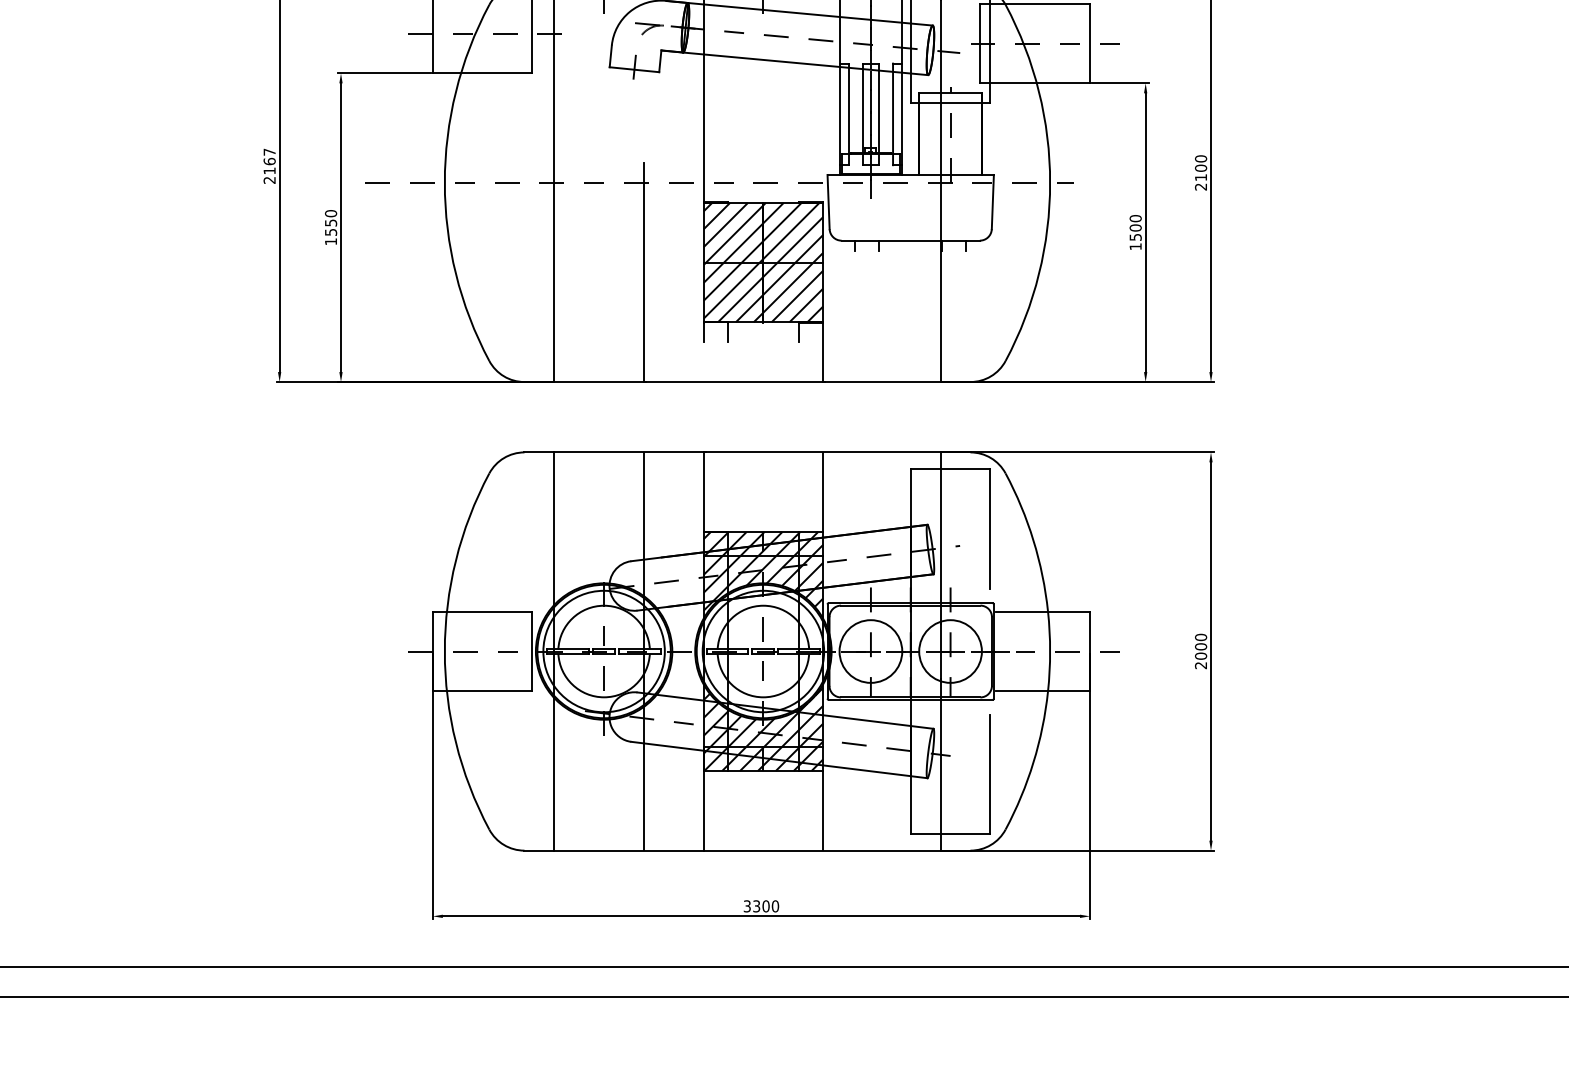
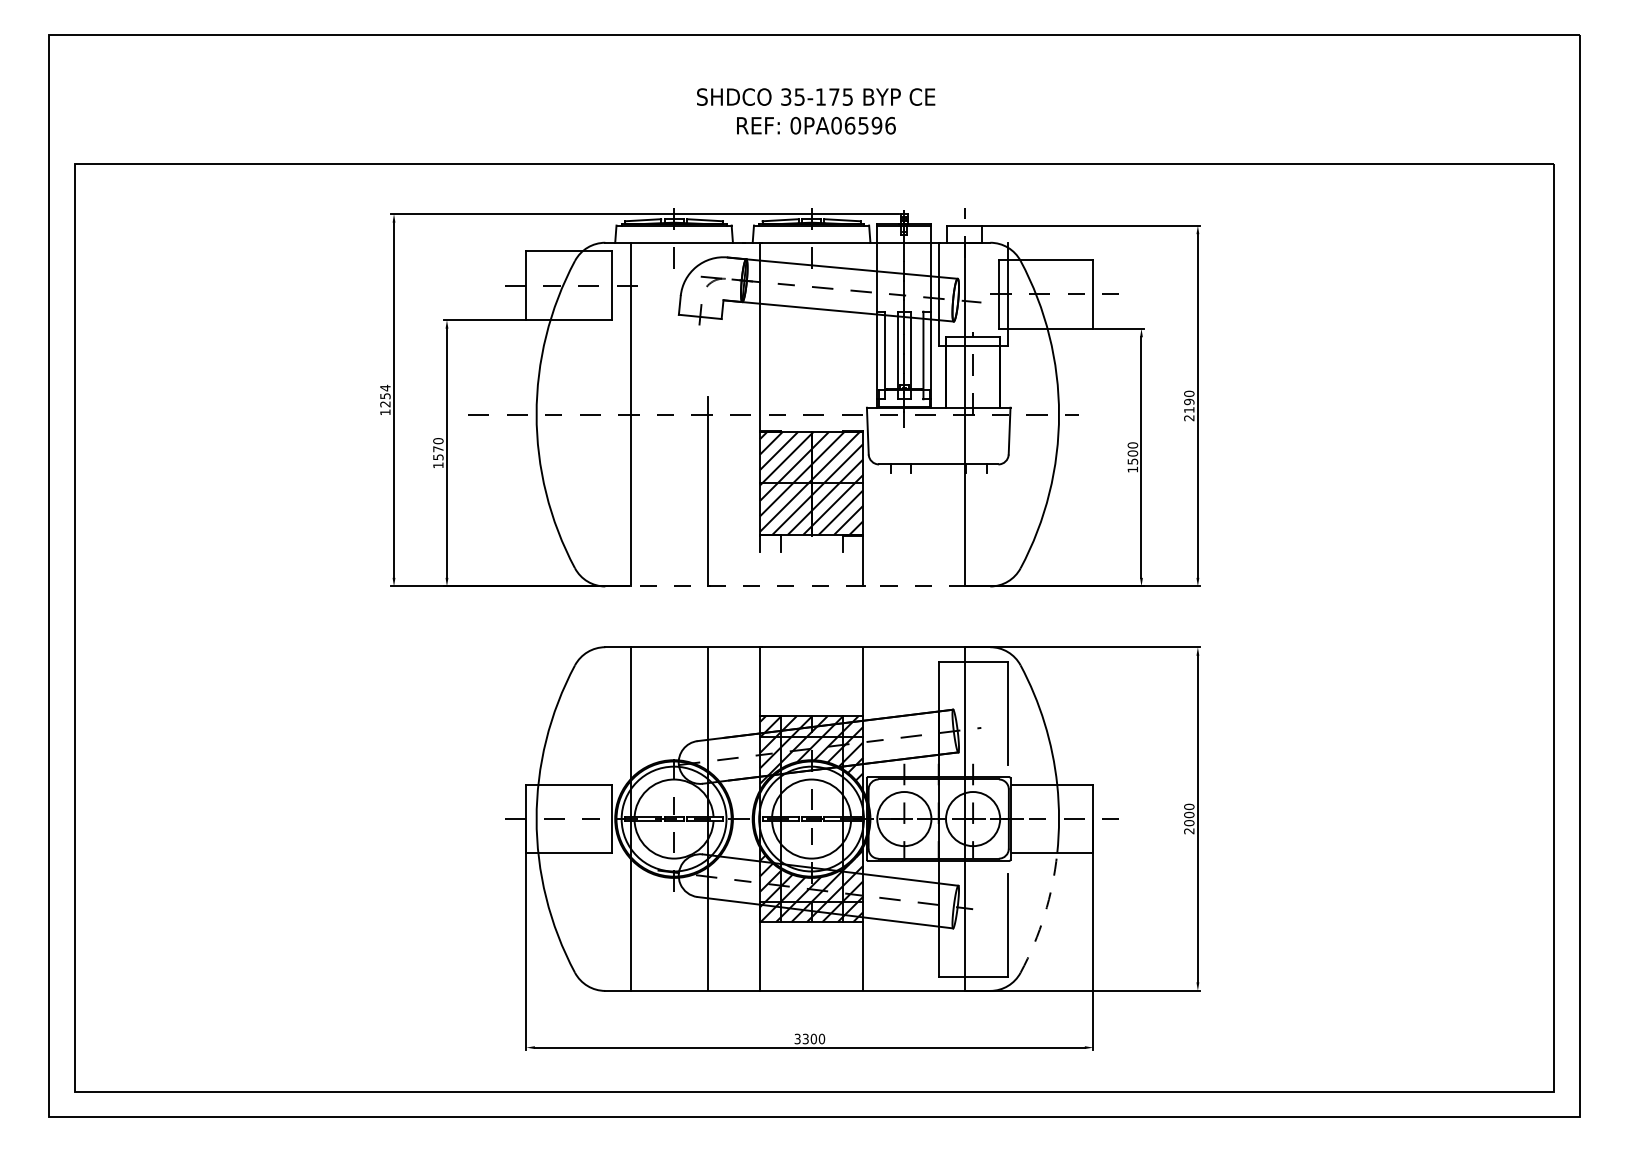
text: (269, 165) -> (385, 399), 2167 -> 1254
text: (1201, 168) -> (1189, 402), 2100 -> 2190
text: (331, 223) -> (438, 449), 1550 -> 1570
line: (748, 382) -> (798, 586), solid -> dashed
arc: (1033, 762) -> (1044, 914), solid -> dashed

